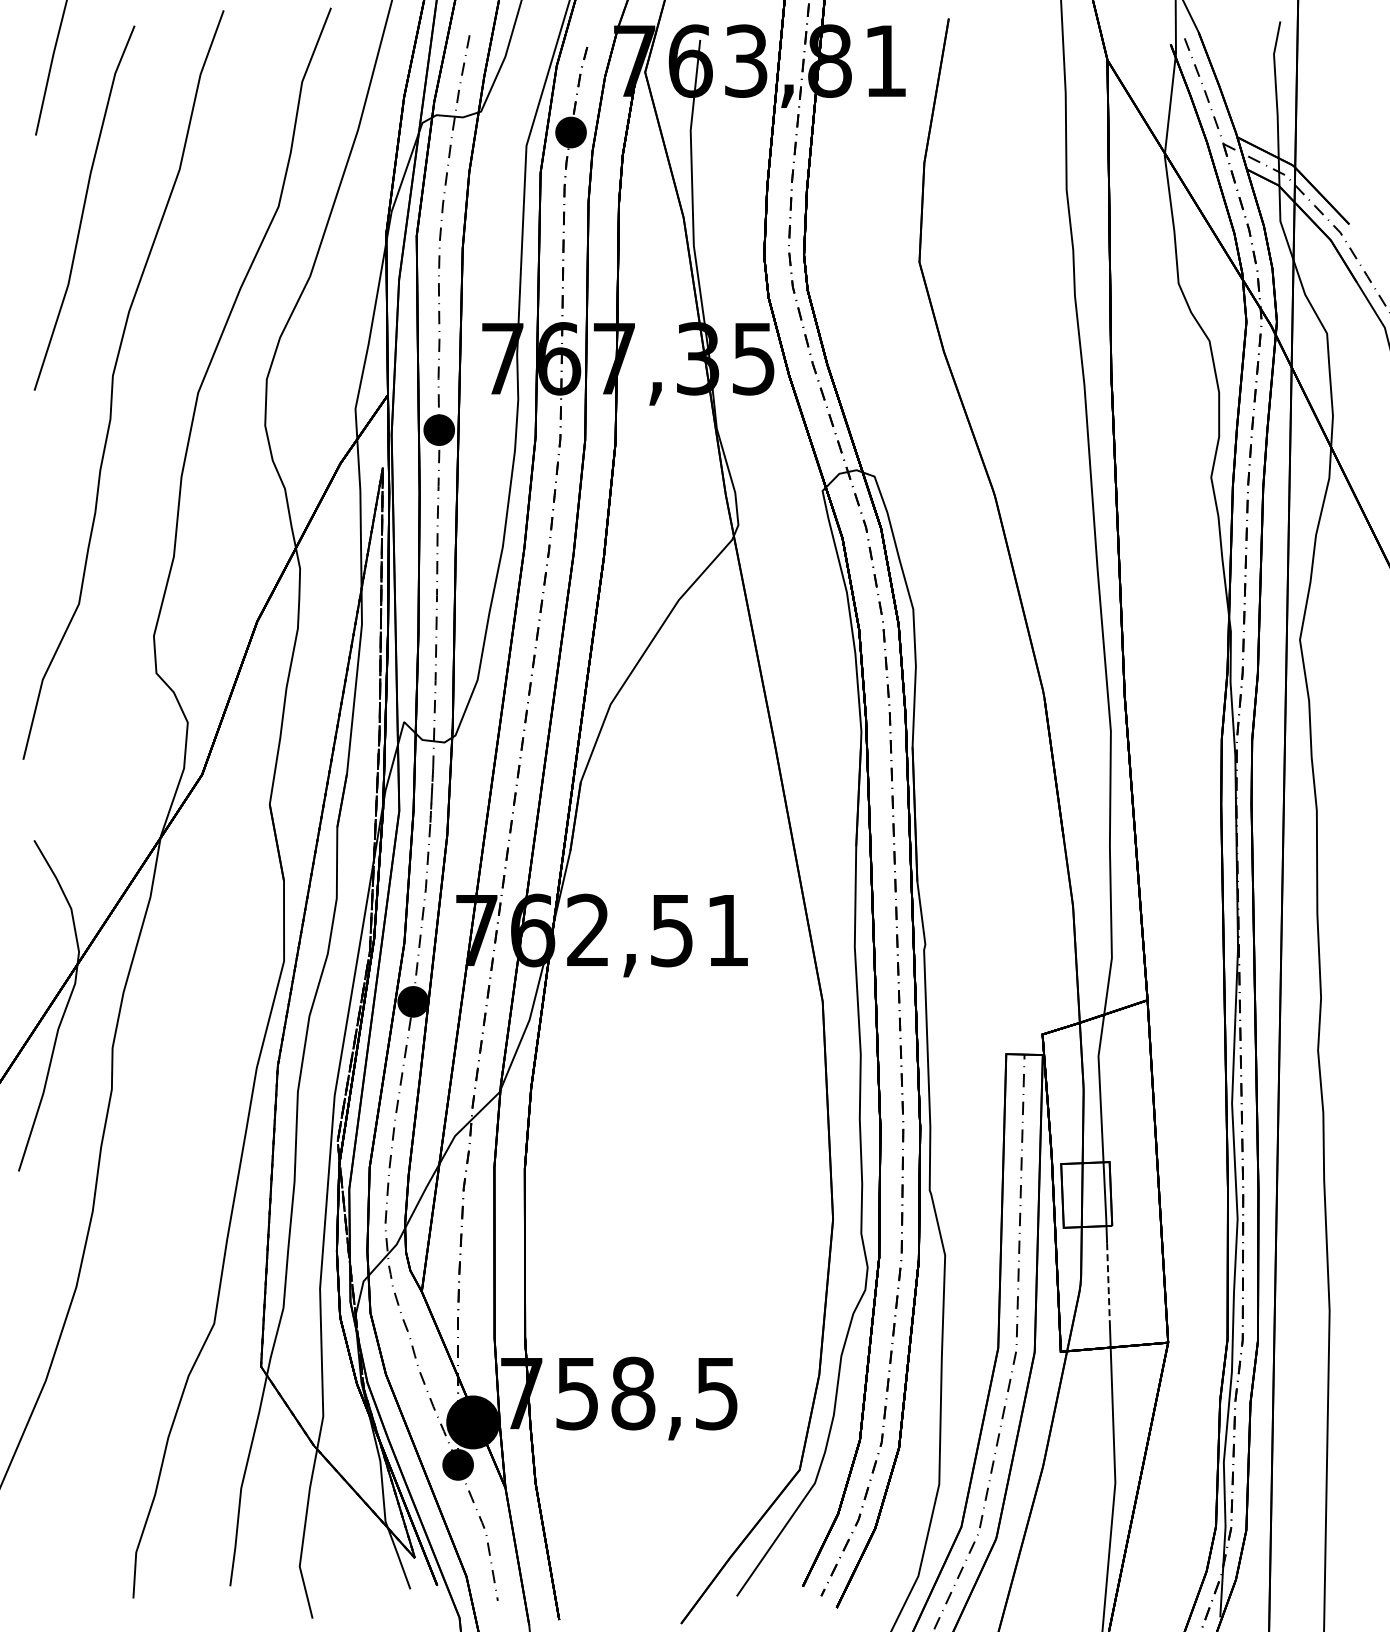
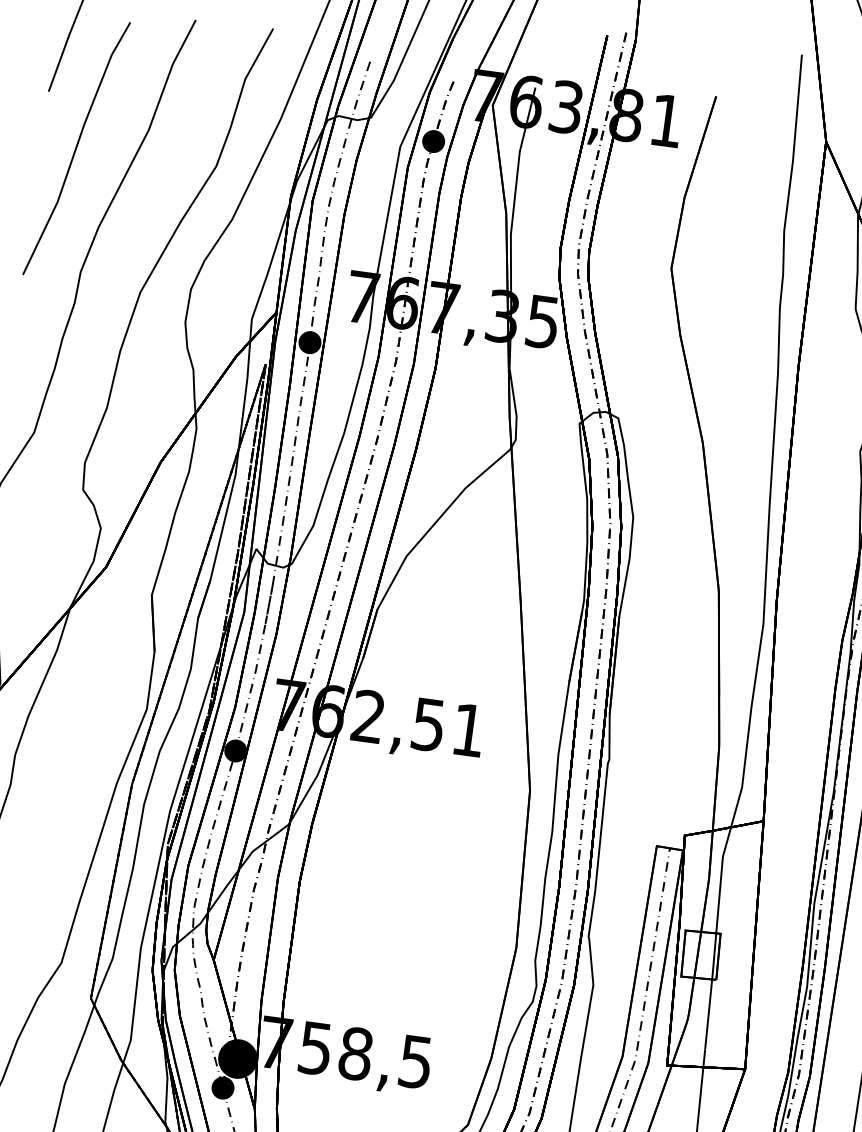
line: (1108, 1283) -> (708, 1020), dashed -> solid

